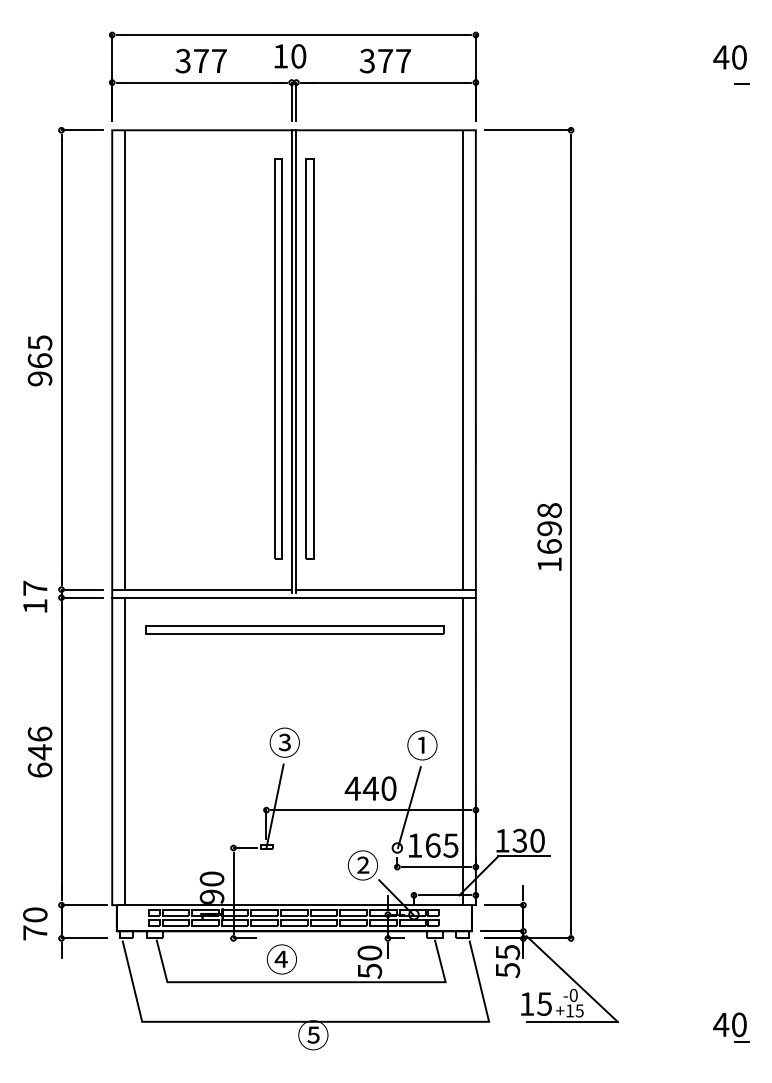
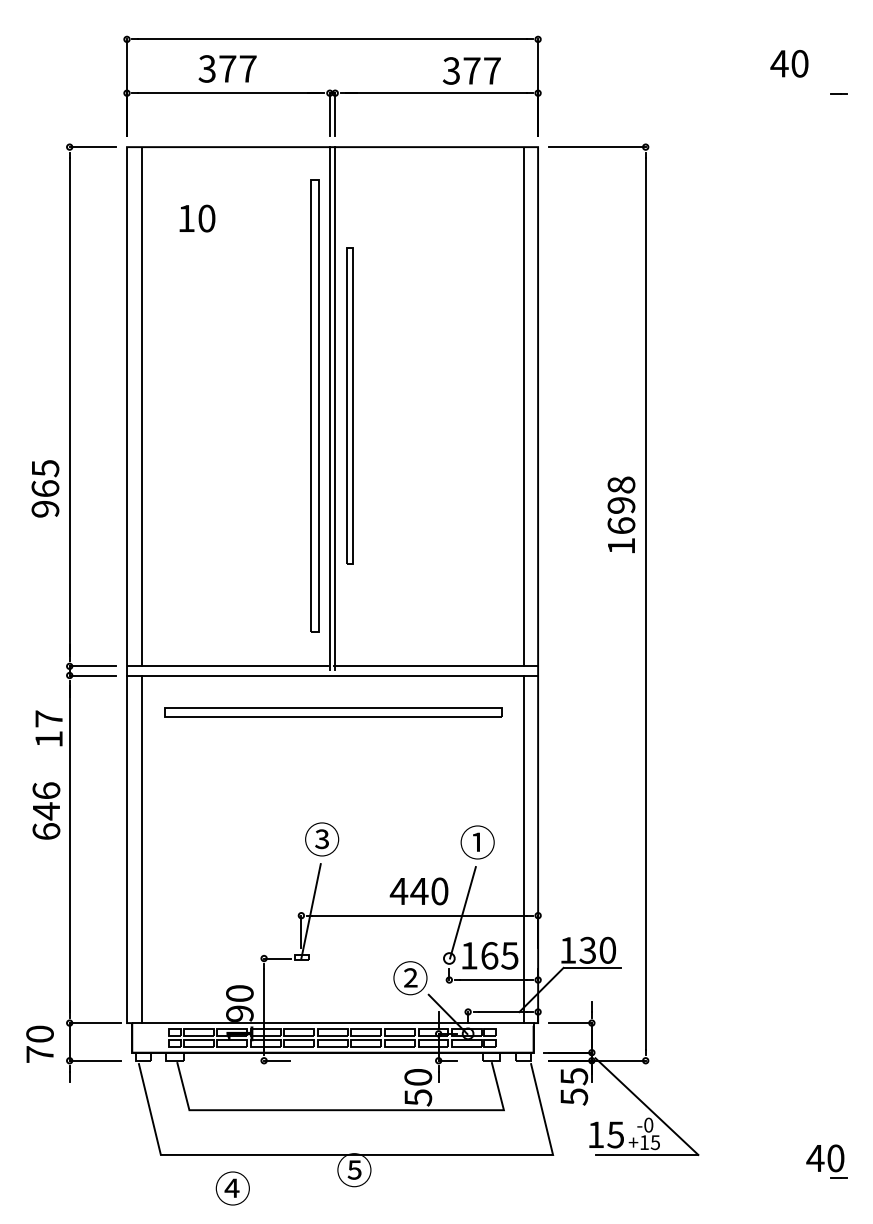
text: (290, 56) -> (197, 218), moved
text: (730, 57) -> (789, 63), moved
text: (385, 60) -> (471, 70), moved
part: (309, 358) -> (350, 405), size x0.7
text: (40, 360) -> (45, 488), moved
text: (549, 536) -> (621, 514), moved
text: (34, 596) -> (48, 728), moved
text: (40, 751) -> (46, 810), moved
text: (281, 959) -> (232, 1188), moved

